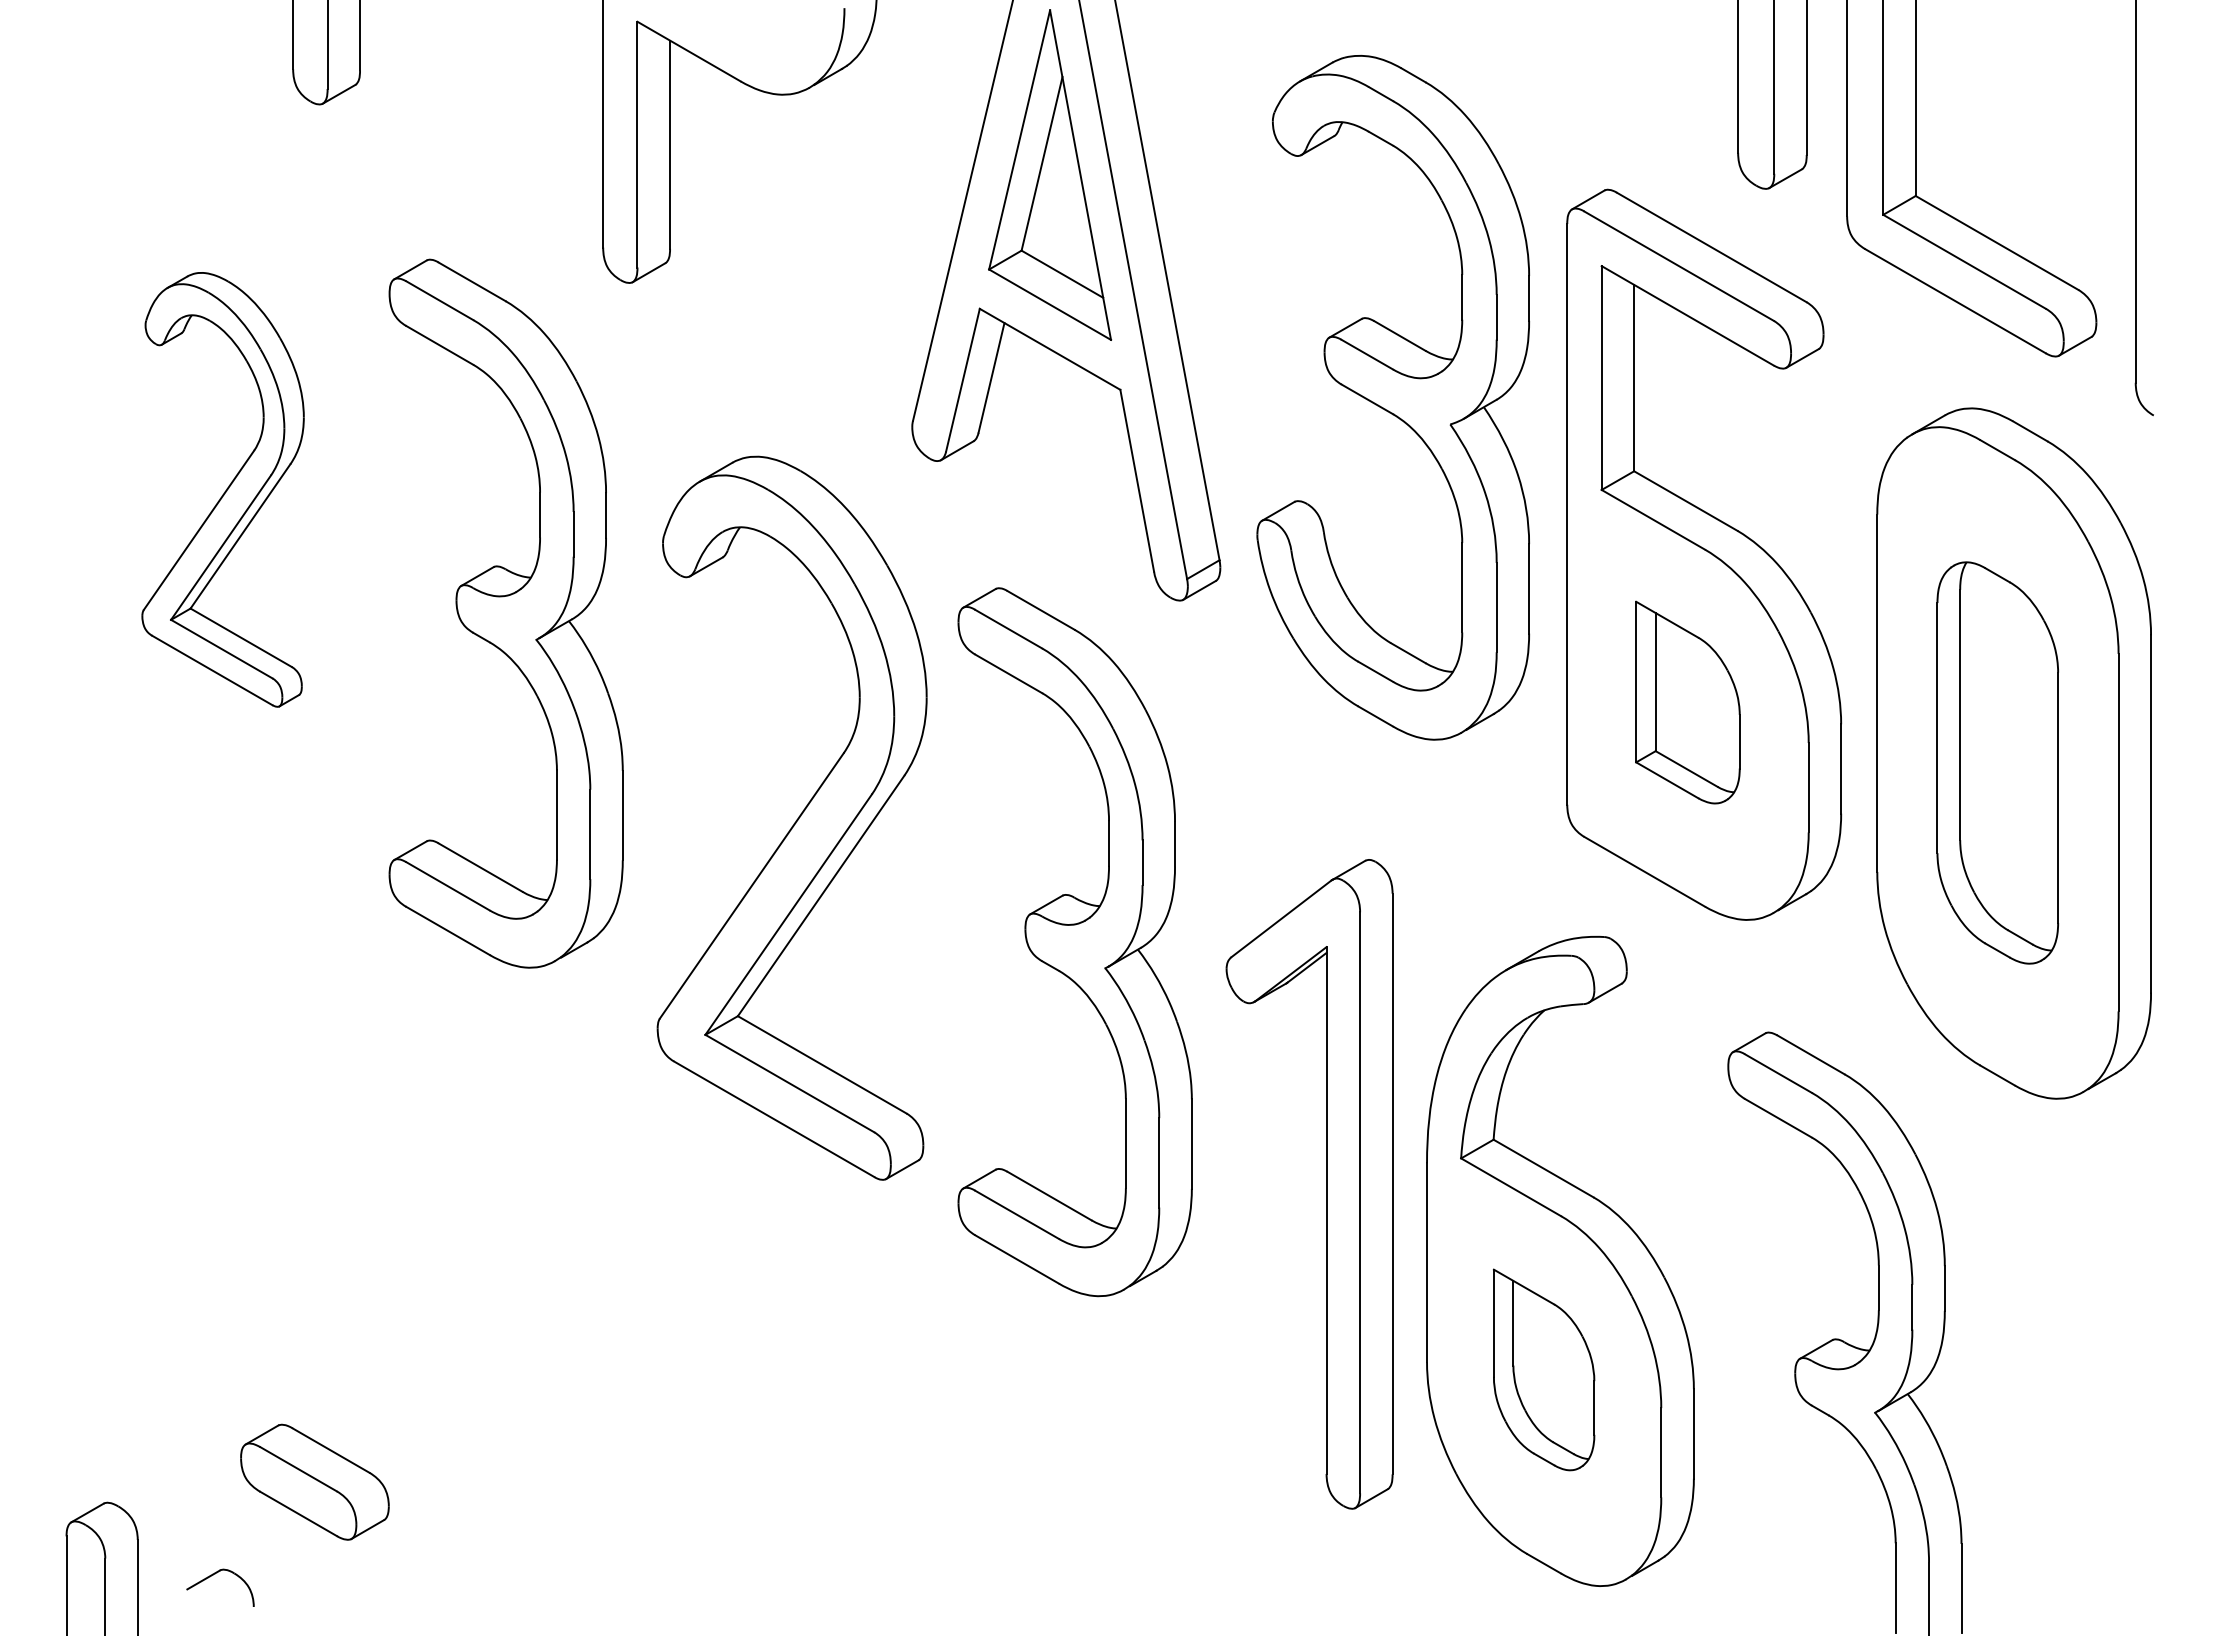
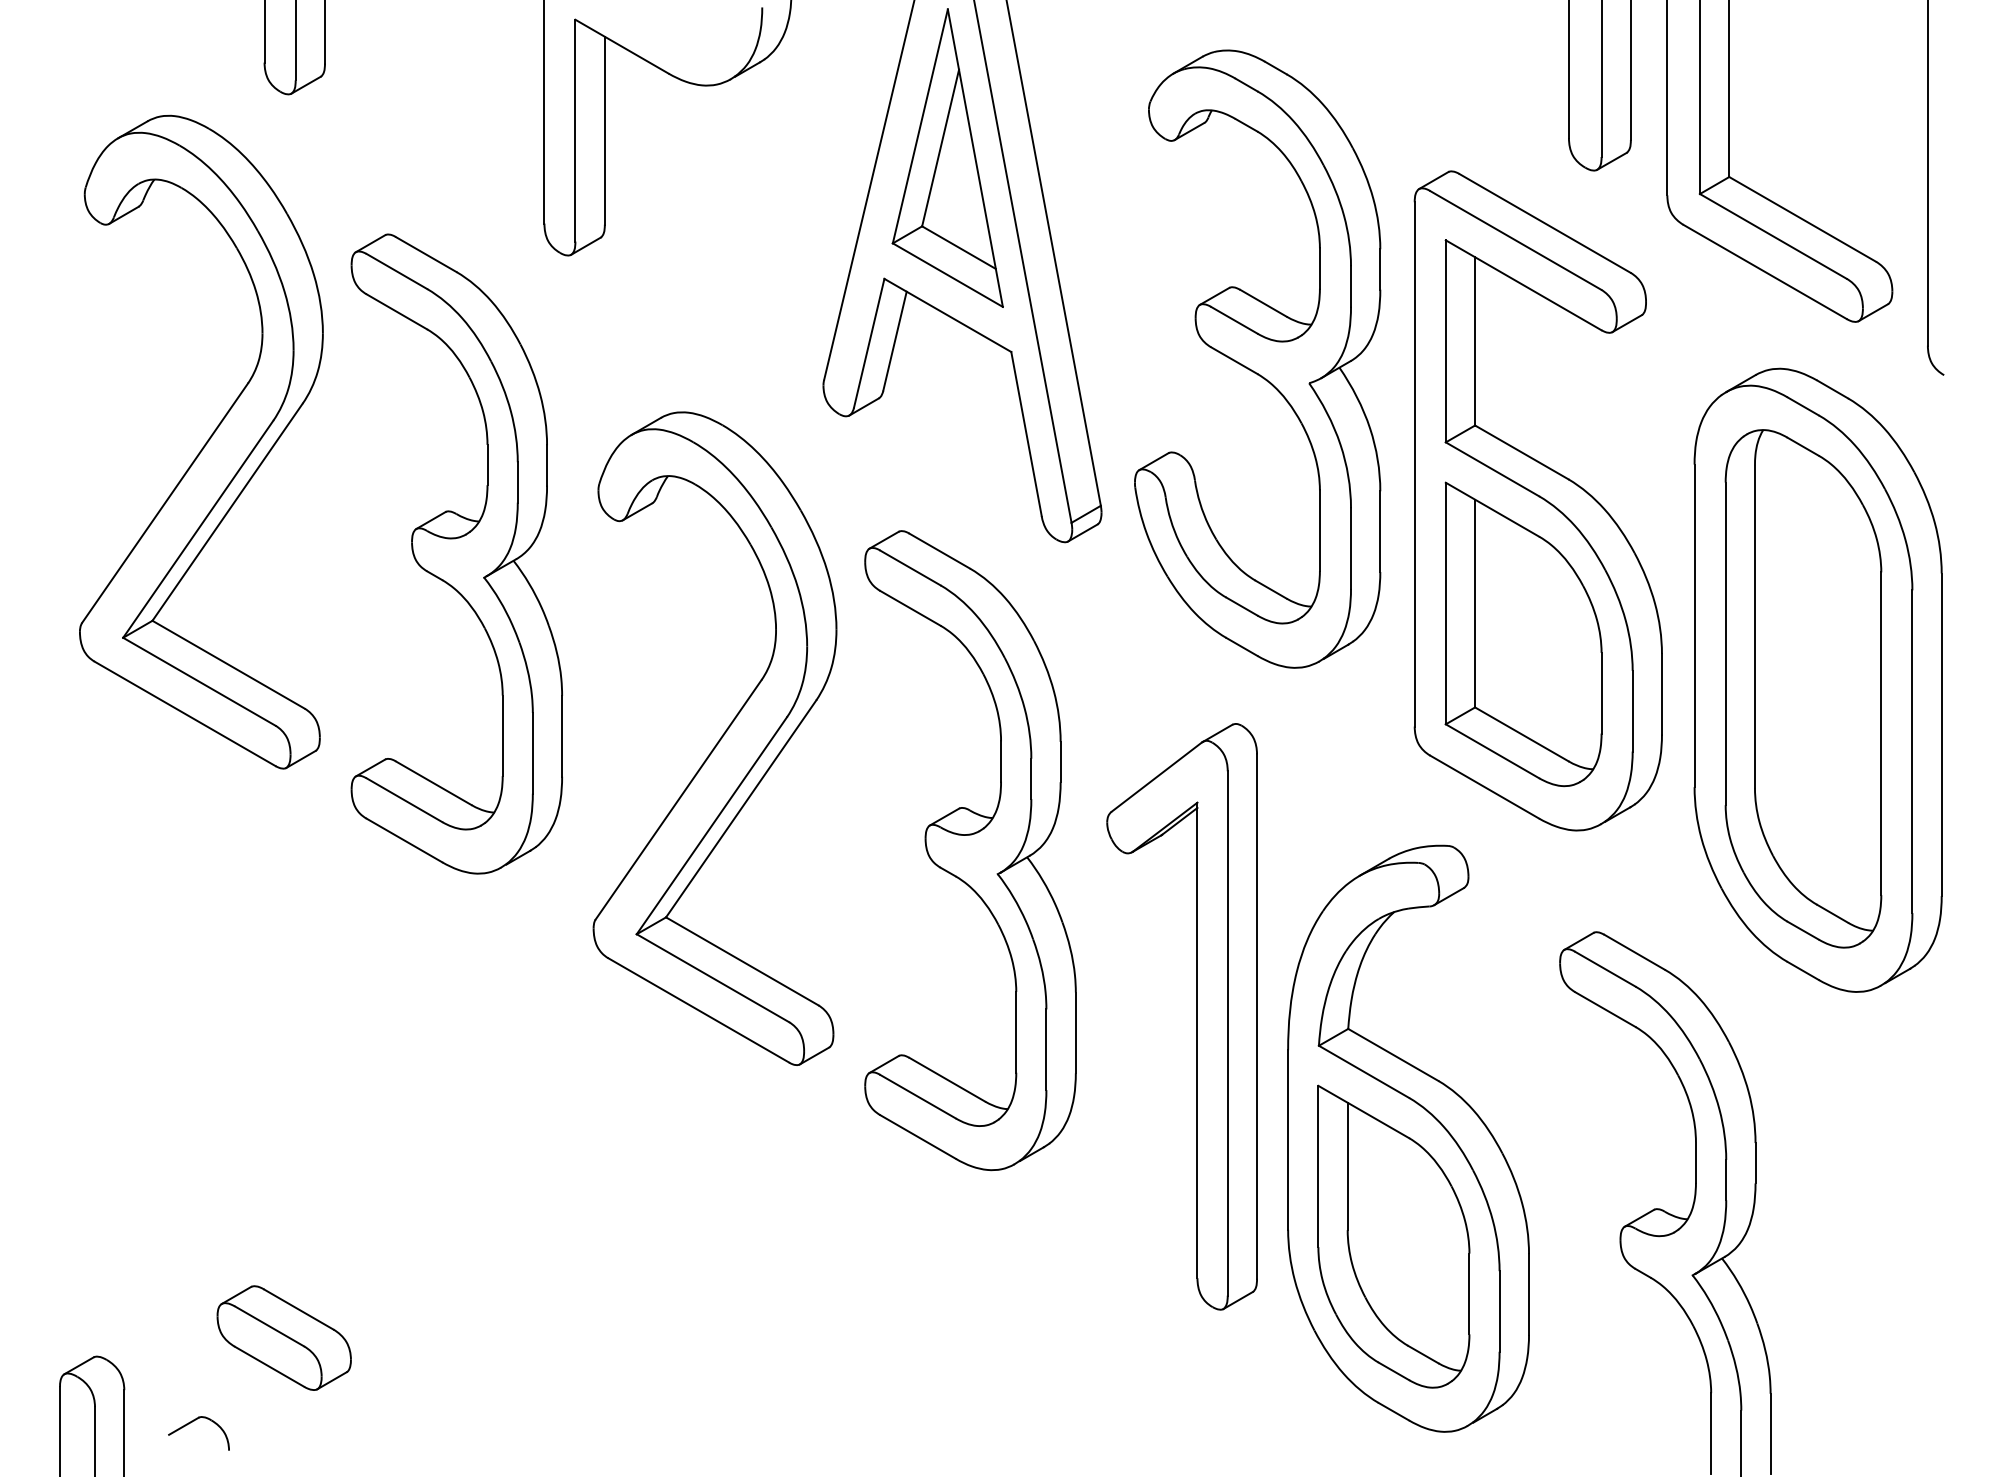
part: (222, 489) -> (200, 441), size x1.67
part: (1687, 702) -> (1523, 634), size x1.67
part: (1997, 762) -> (1803, 688), size x1.43
part: (1326, 1184) -> (1197, 1016), moved
part: (1543, 1369) -> (1393, 1236), size x1.67

